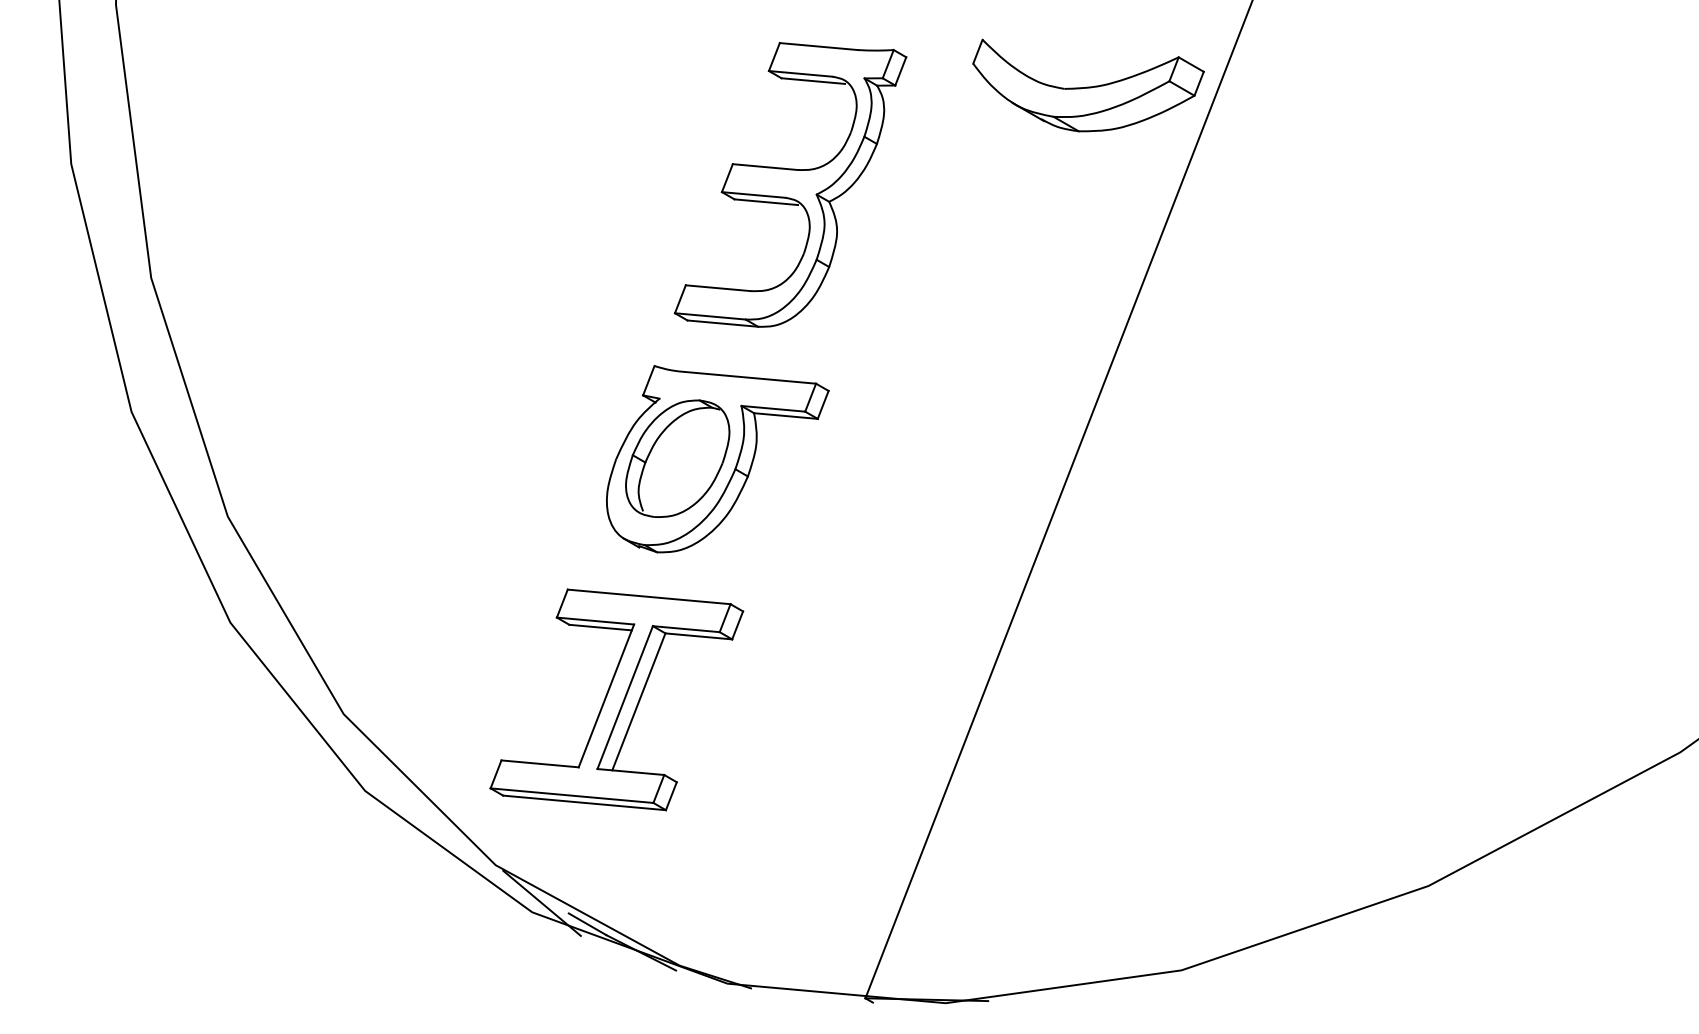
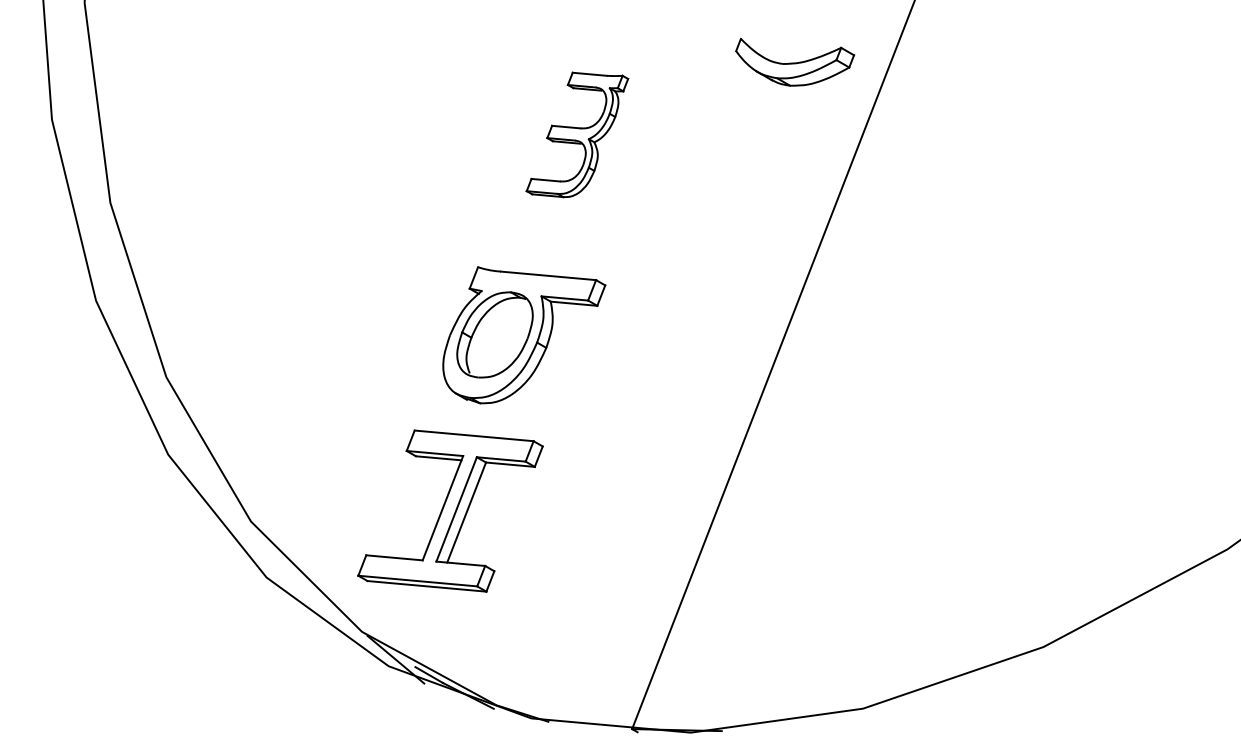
part: (1088, 85) -> (795, 62), size x0.7
part: (790, 184) -> (577, 134), size x0.6

